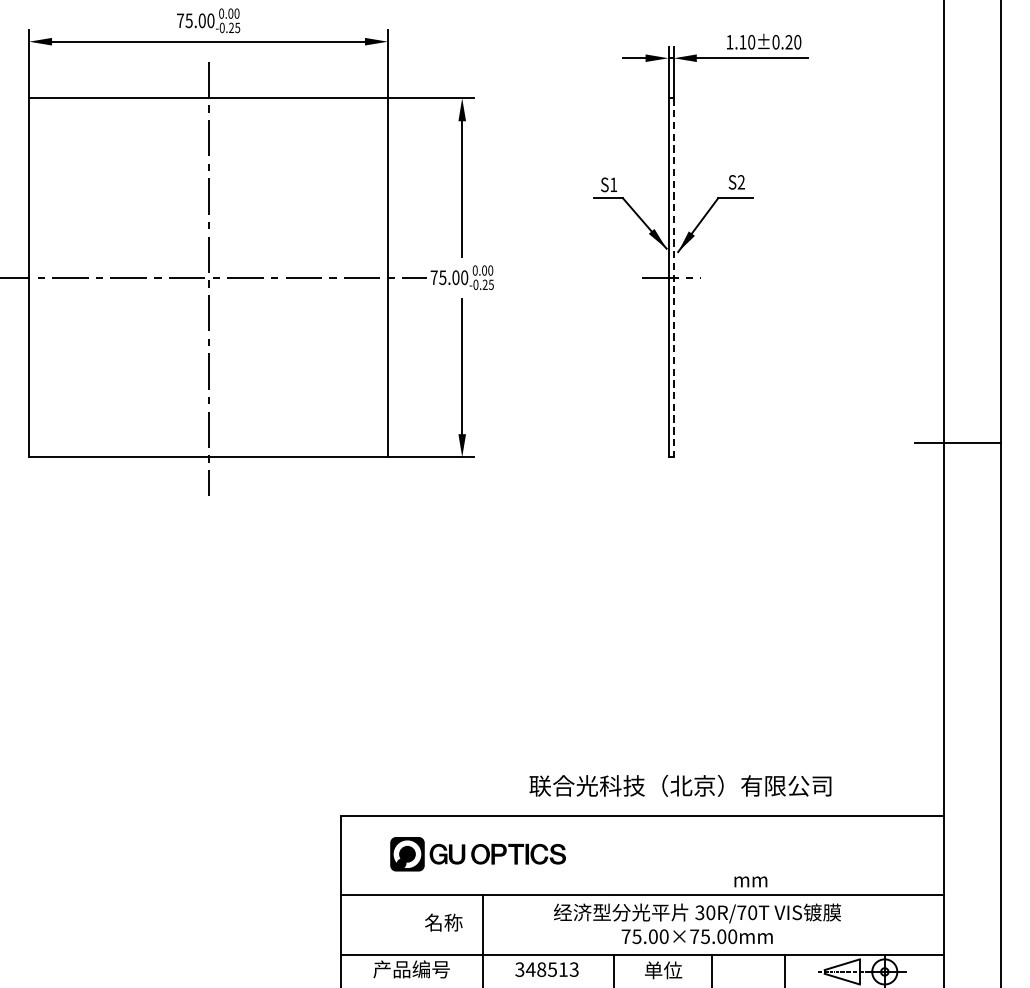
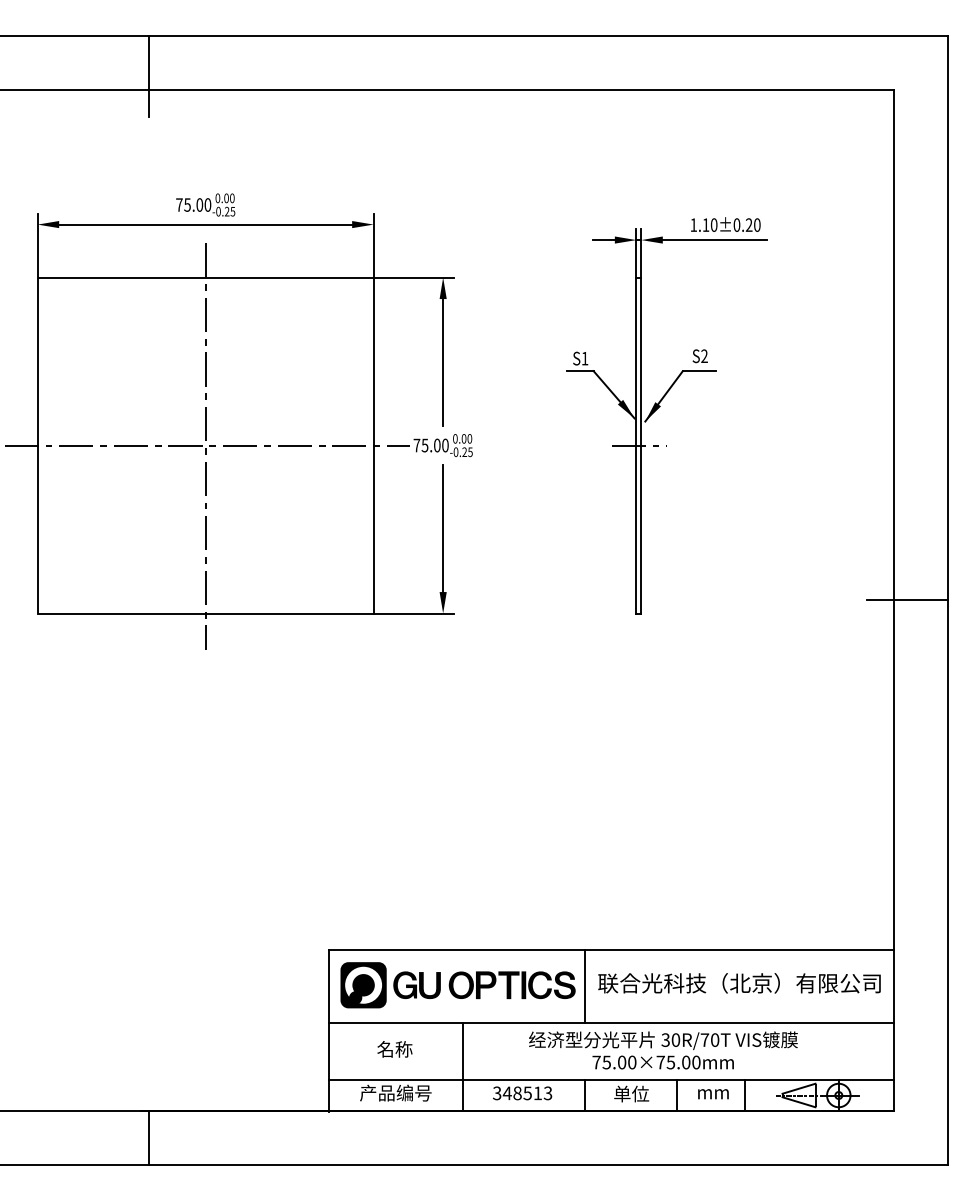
line: (674, 277) -> (641, 445), dashed -> solid
text: (680, 786) -> (739, 983), moved
part: (477, 854) -> (457, 985), size x1.43
line: (614, 854) -> (585, 985), added
text: (750, 882) -> (713, 1094), moved
text: (443, 922) -> (394, 1049), moved

